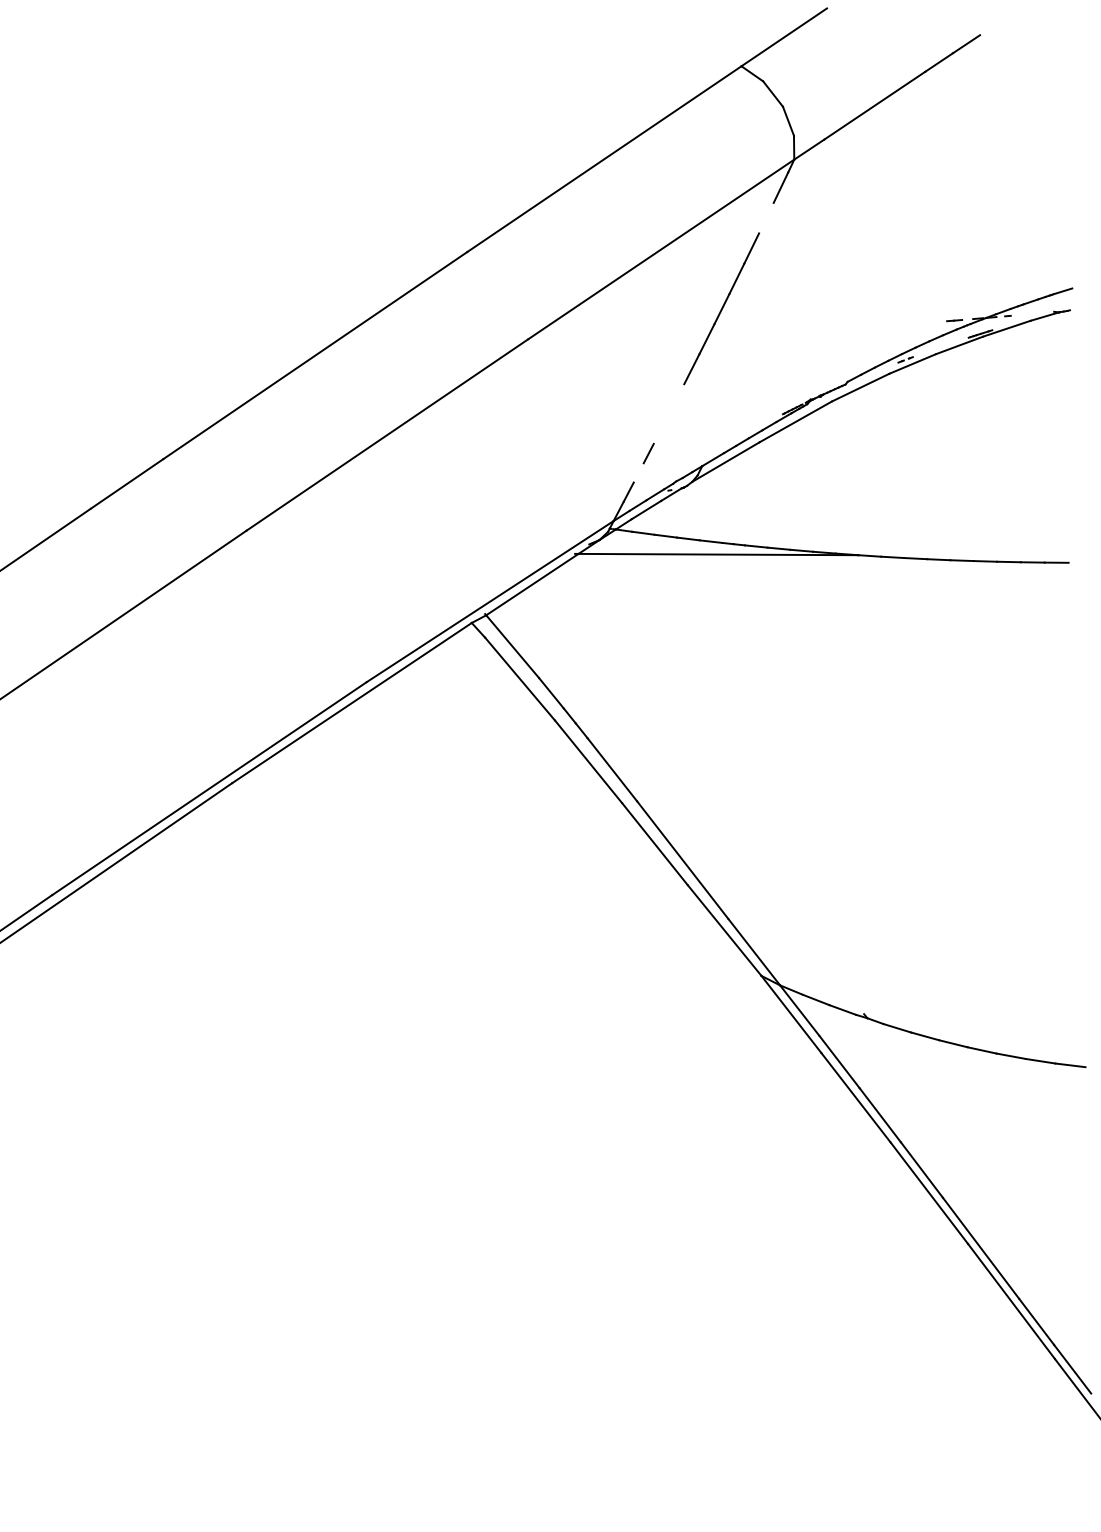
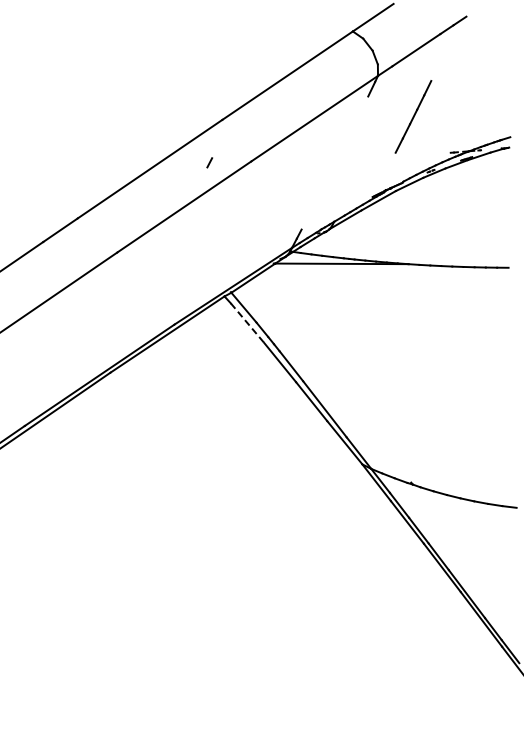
line: (721, 307) -> (413, 116), moved
line: (648, 452) -> (209, 162), moved
line: (520, 679) -> (247, 323), solid -> dashed

